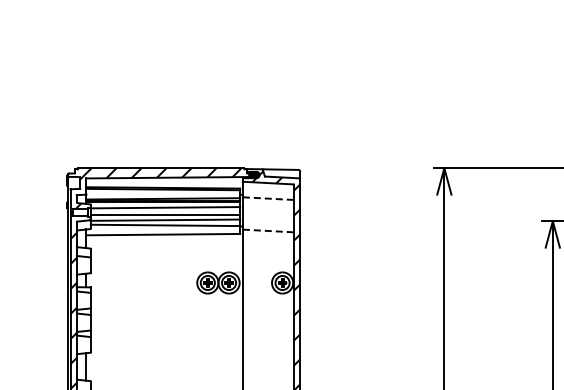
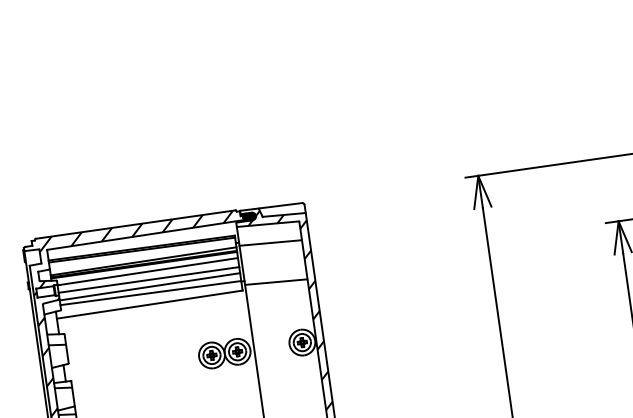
line: (268, 198) -> (270, 242), dashed -> solid
line: (268, 231) -> (276, 282), dashed -> solid

